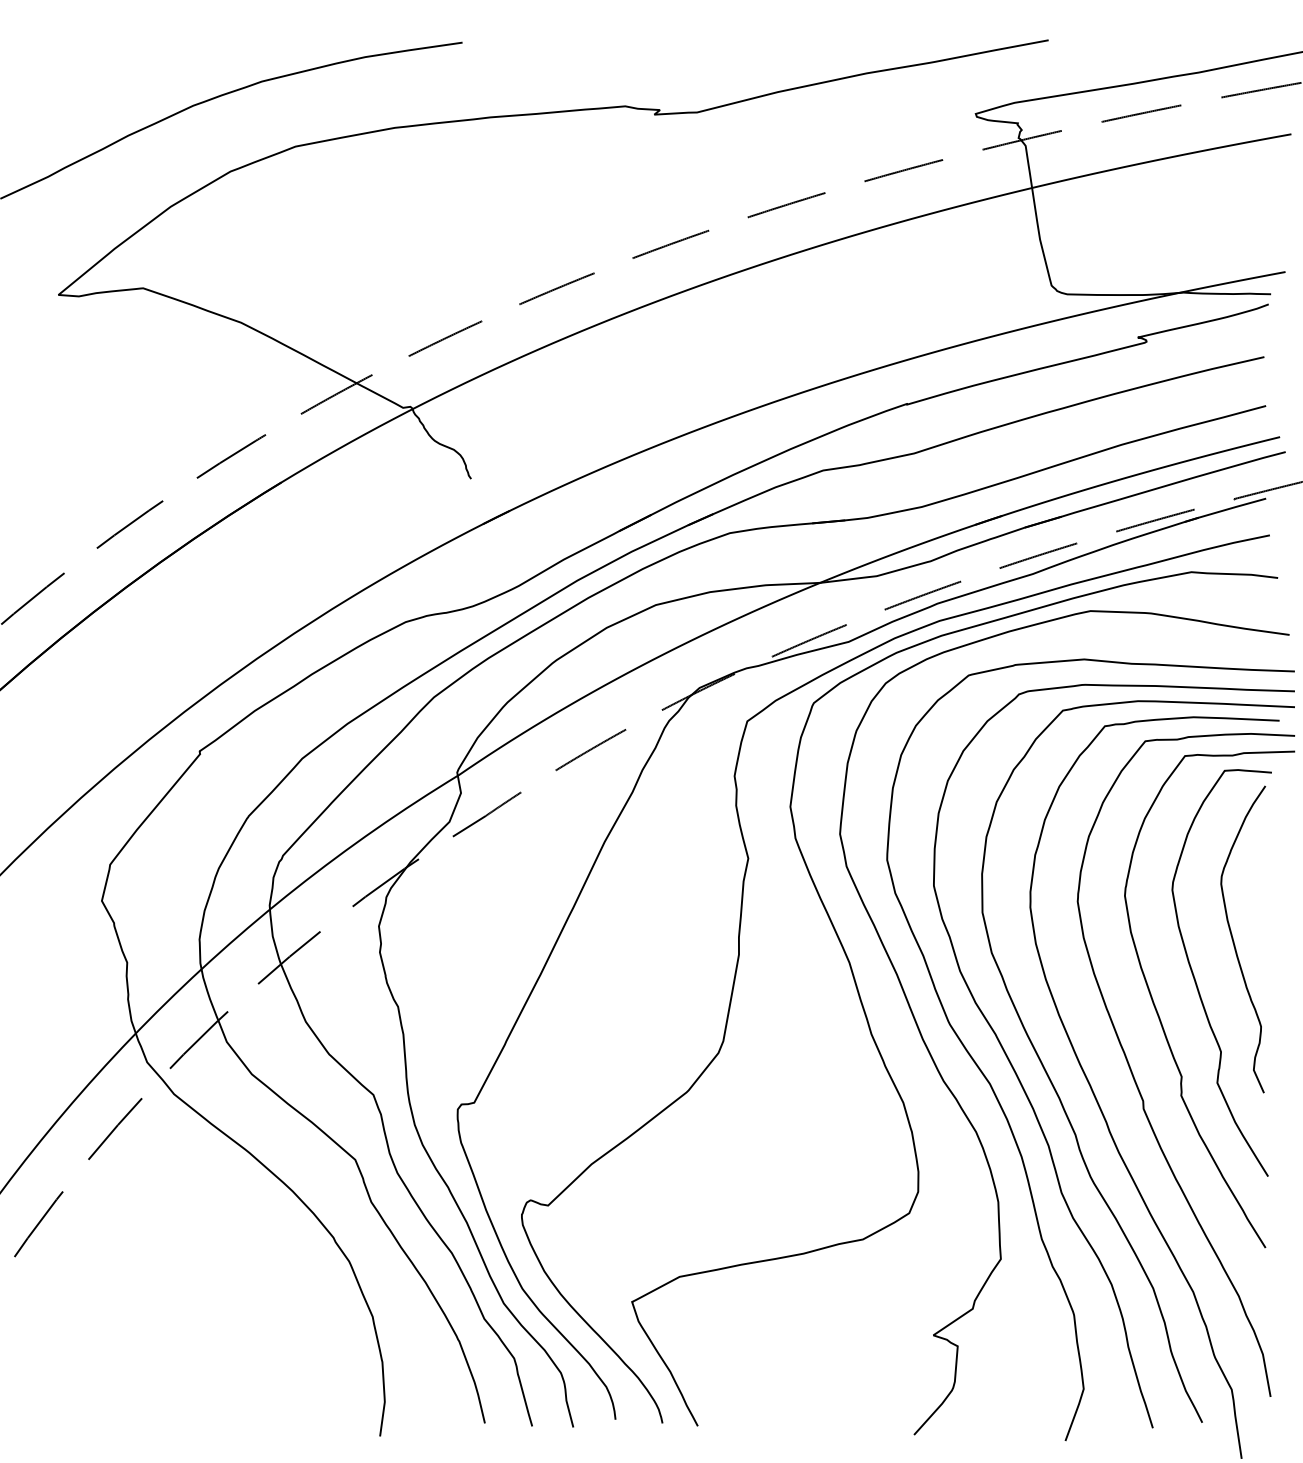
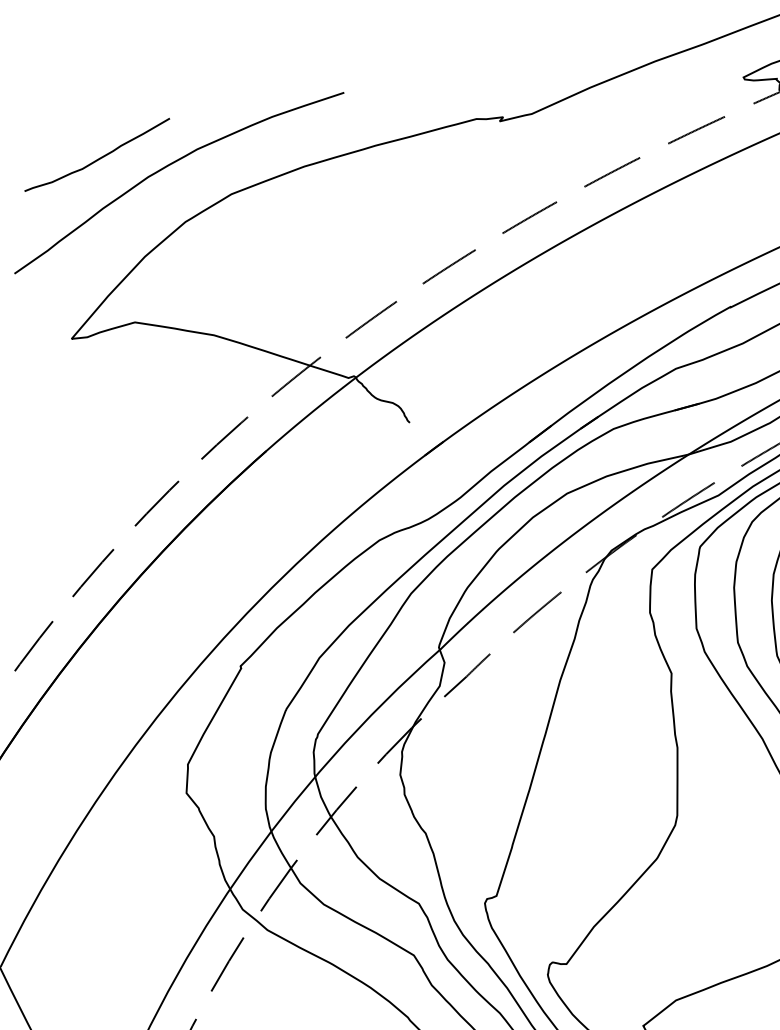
curve: (134, 70) -> (98, 158), added

